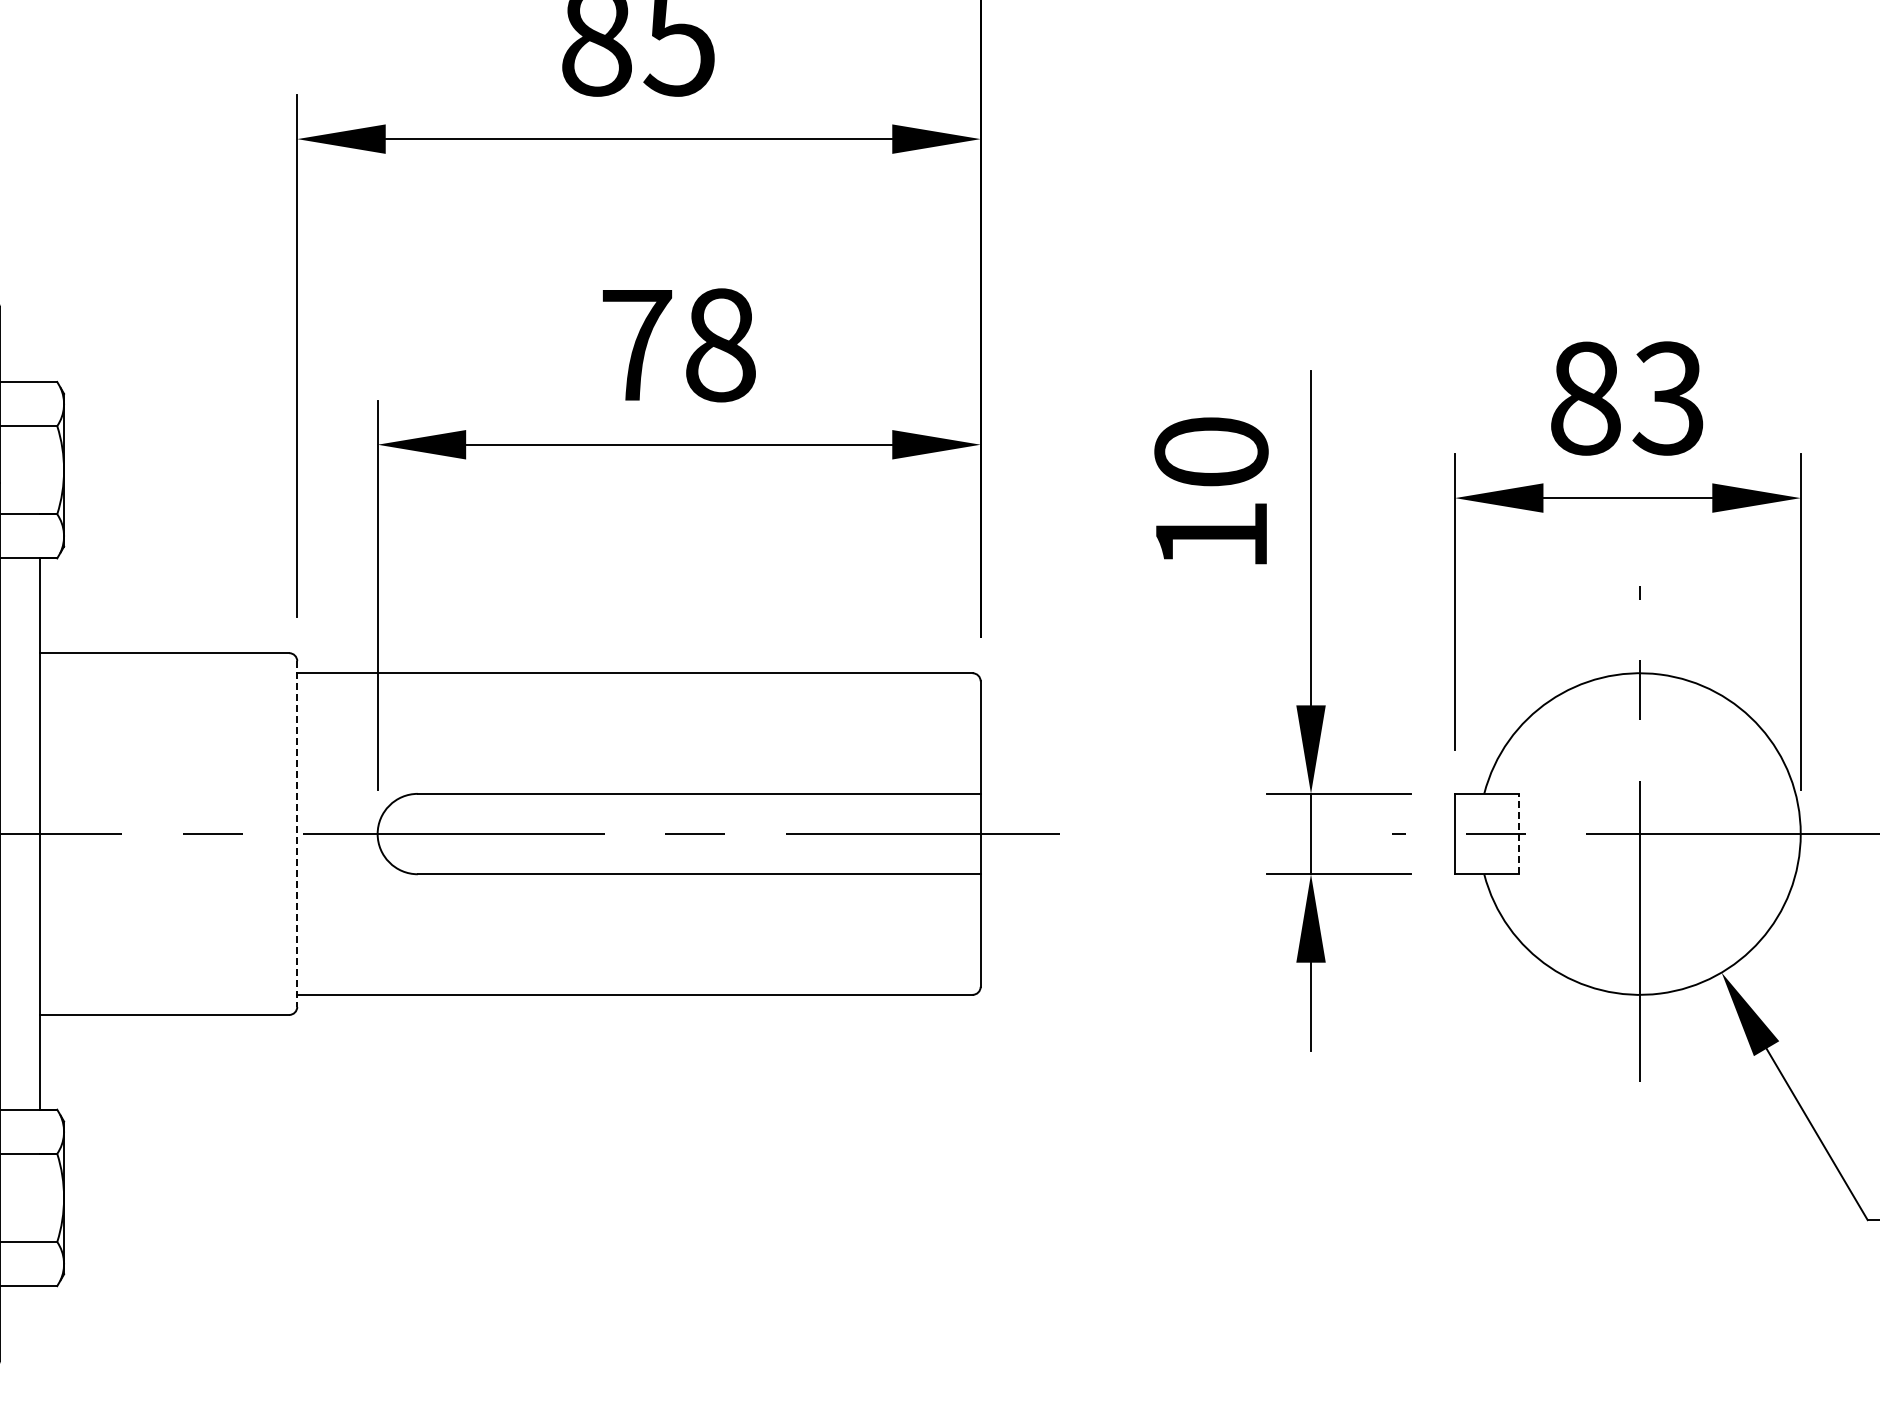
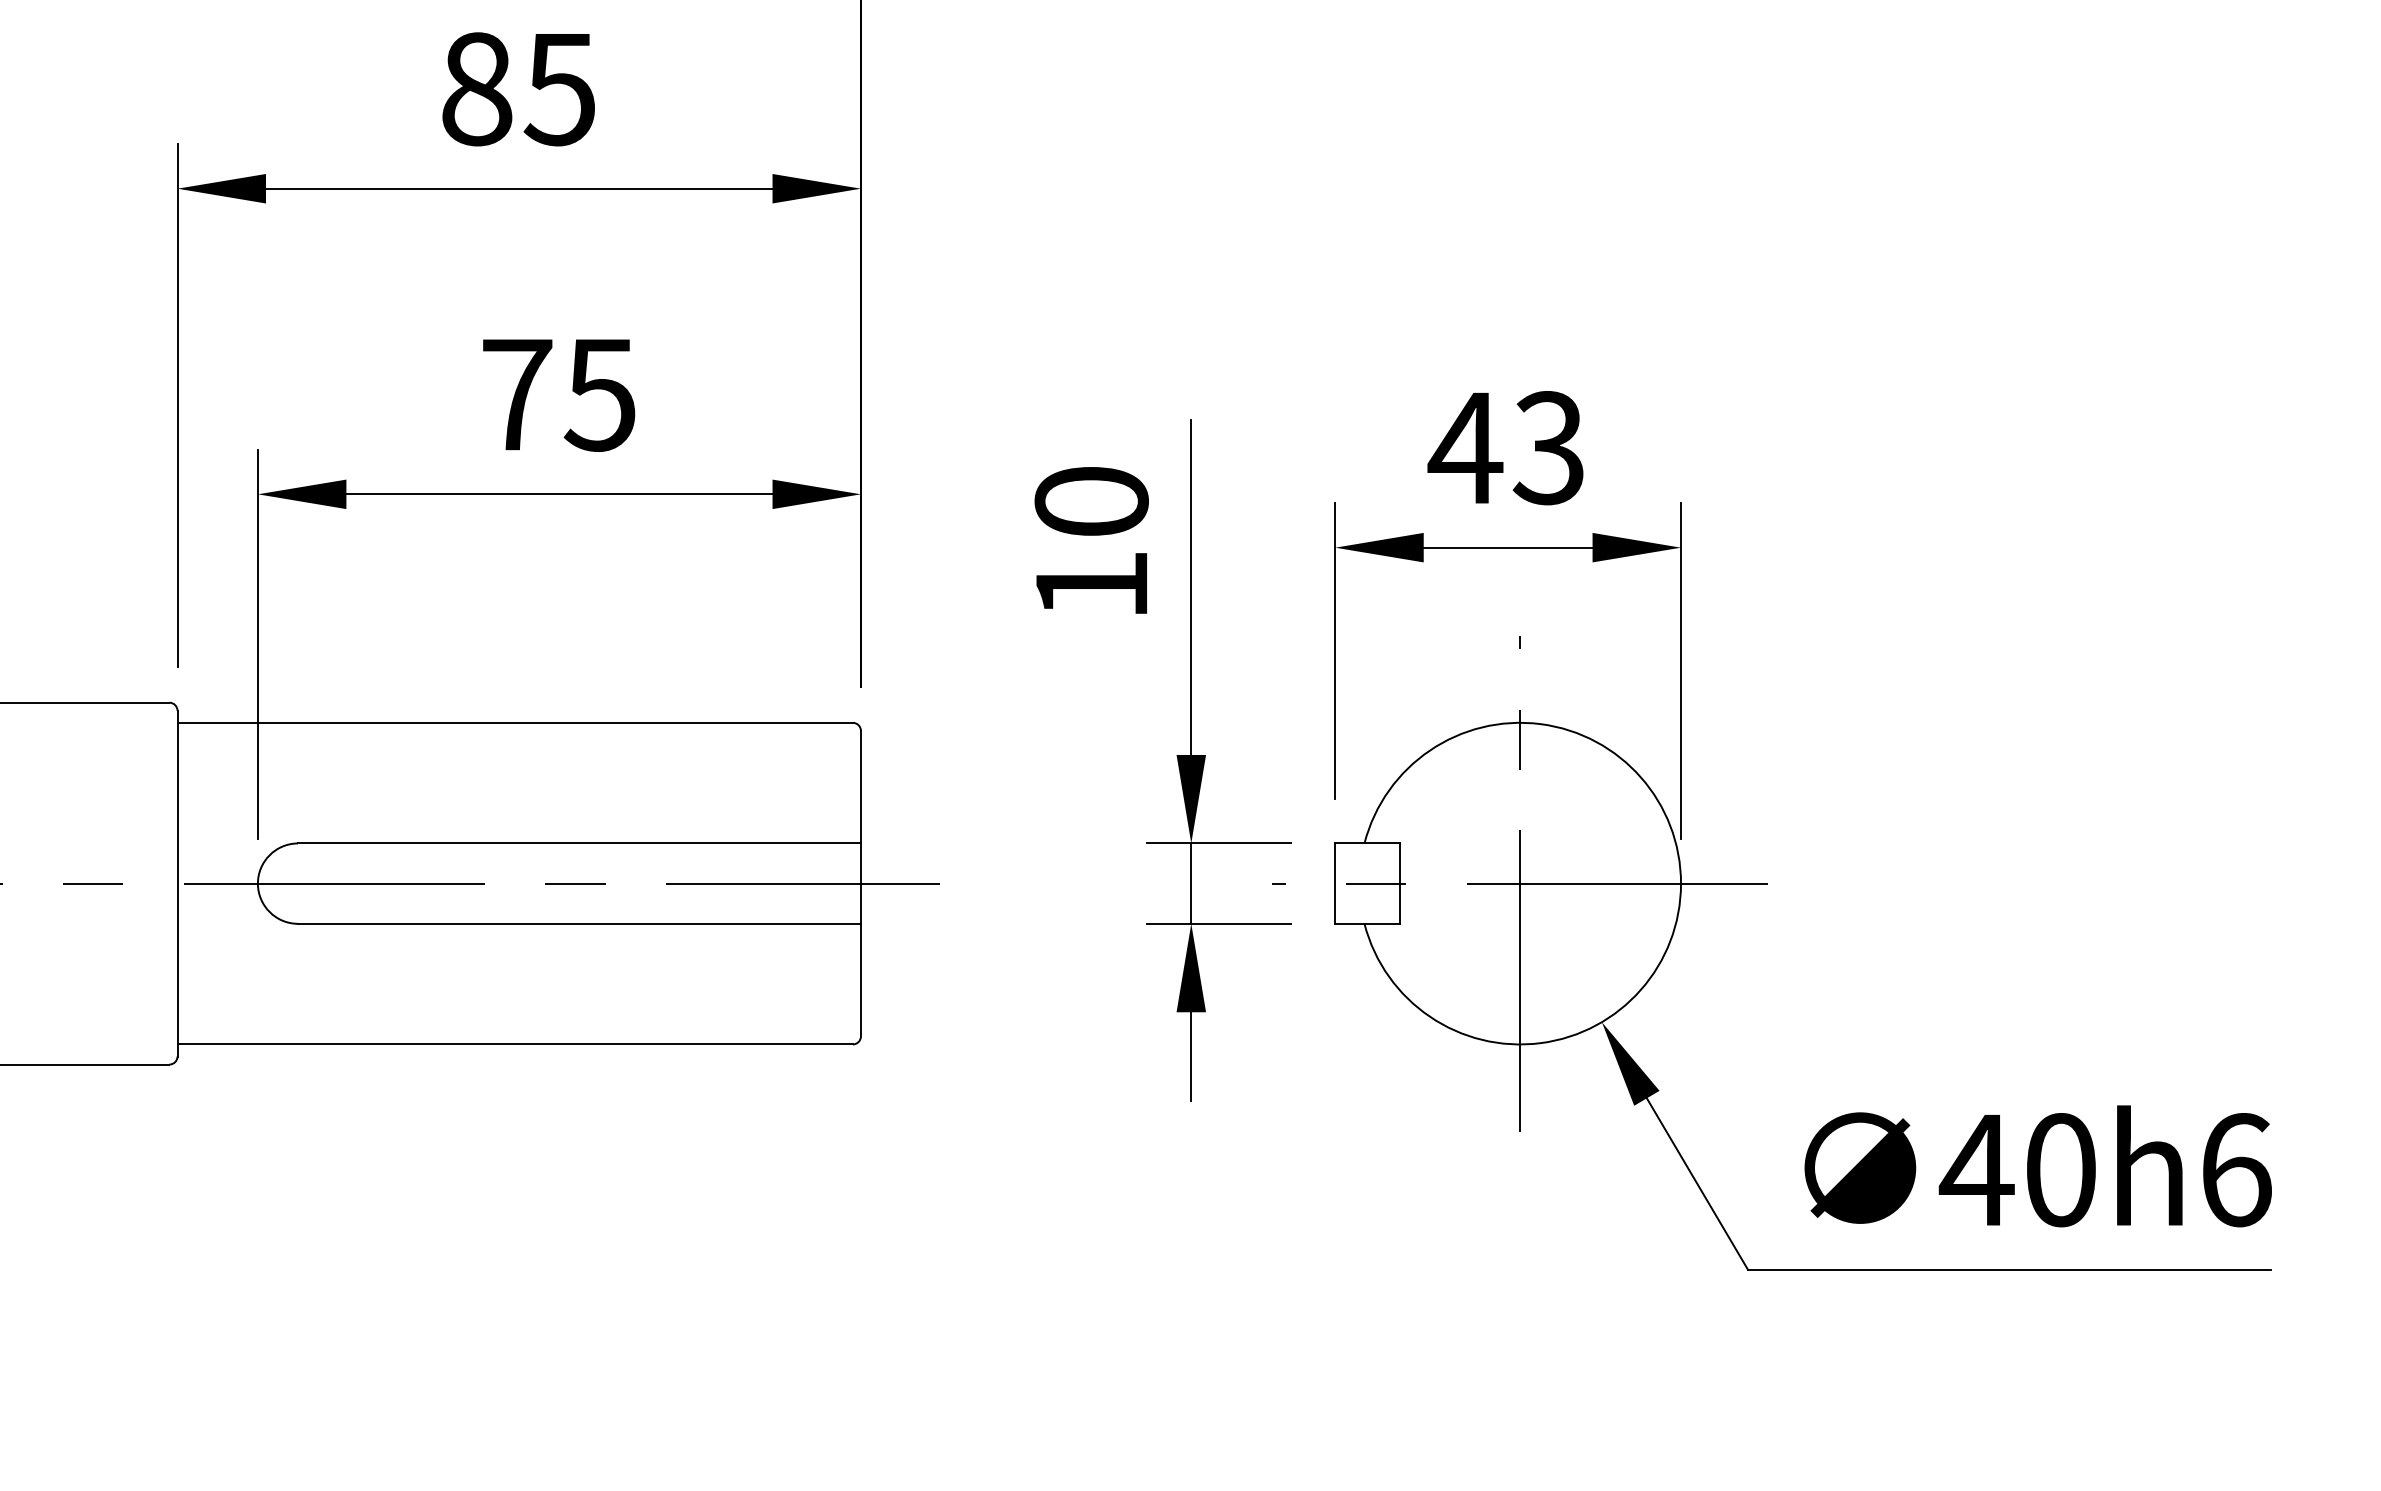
text: (719, 344) -> (599, 394), 78 -> 75
text: (1585, 398) -> (1465, 448), 83 -> 43
line: (297, 833) -> (177, 883), dashed -> solid
line: (1519, 833) -> (1399, 883), dashed -> solid

